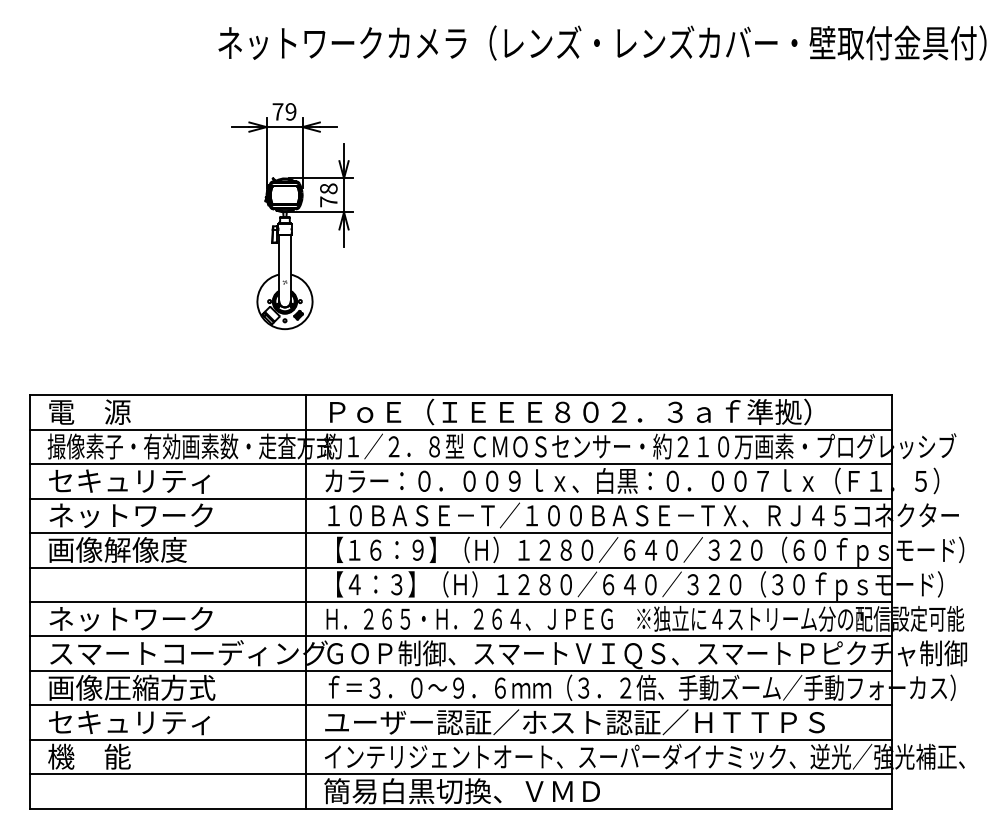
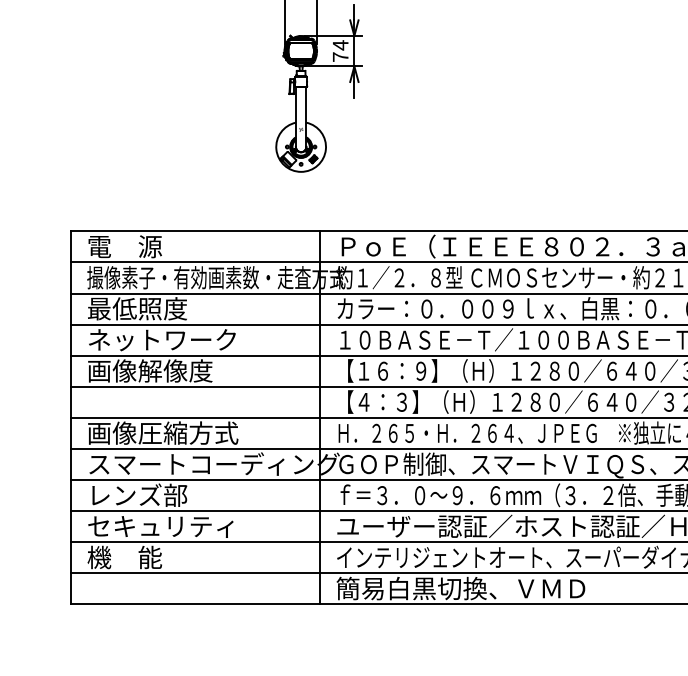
text: (328, 188) -> (340, 45), 78 -> 74
text: (128, 480) -> (160, 308), セキュリティ -> 最低照度
text: (131, 618) -> (162, 432), ネットワーク -> 画像圧縮方式
text: (131, 687) -> (162, 495), 画像圧縮方式 -> レンズ部

